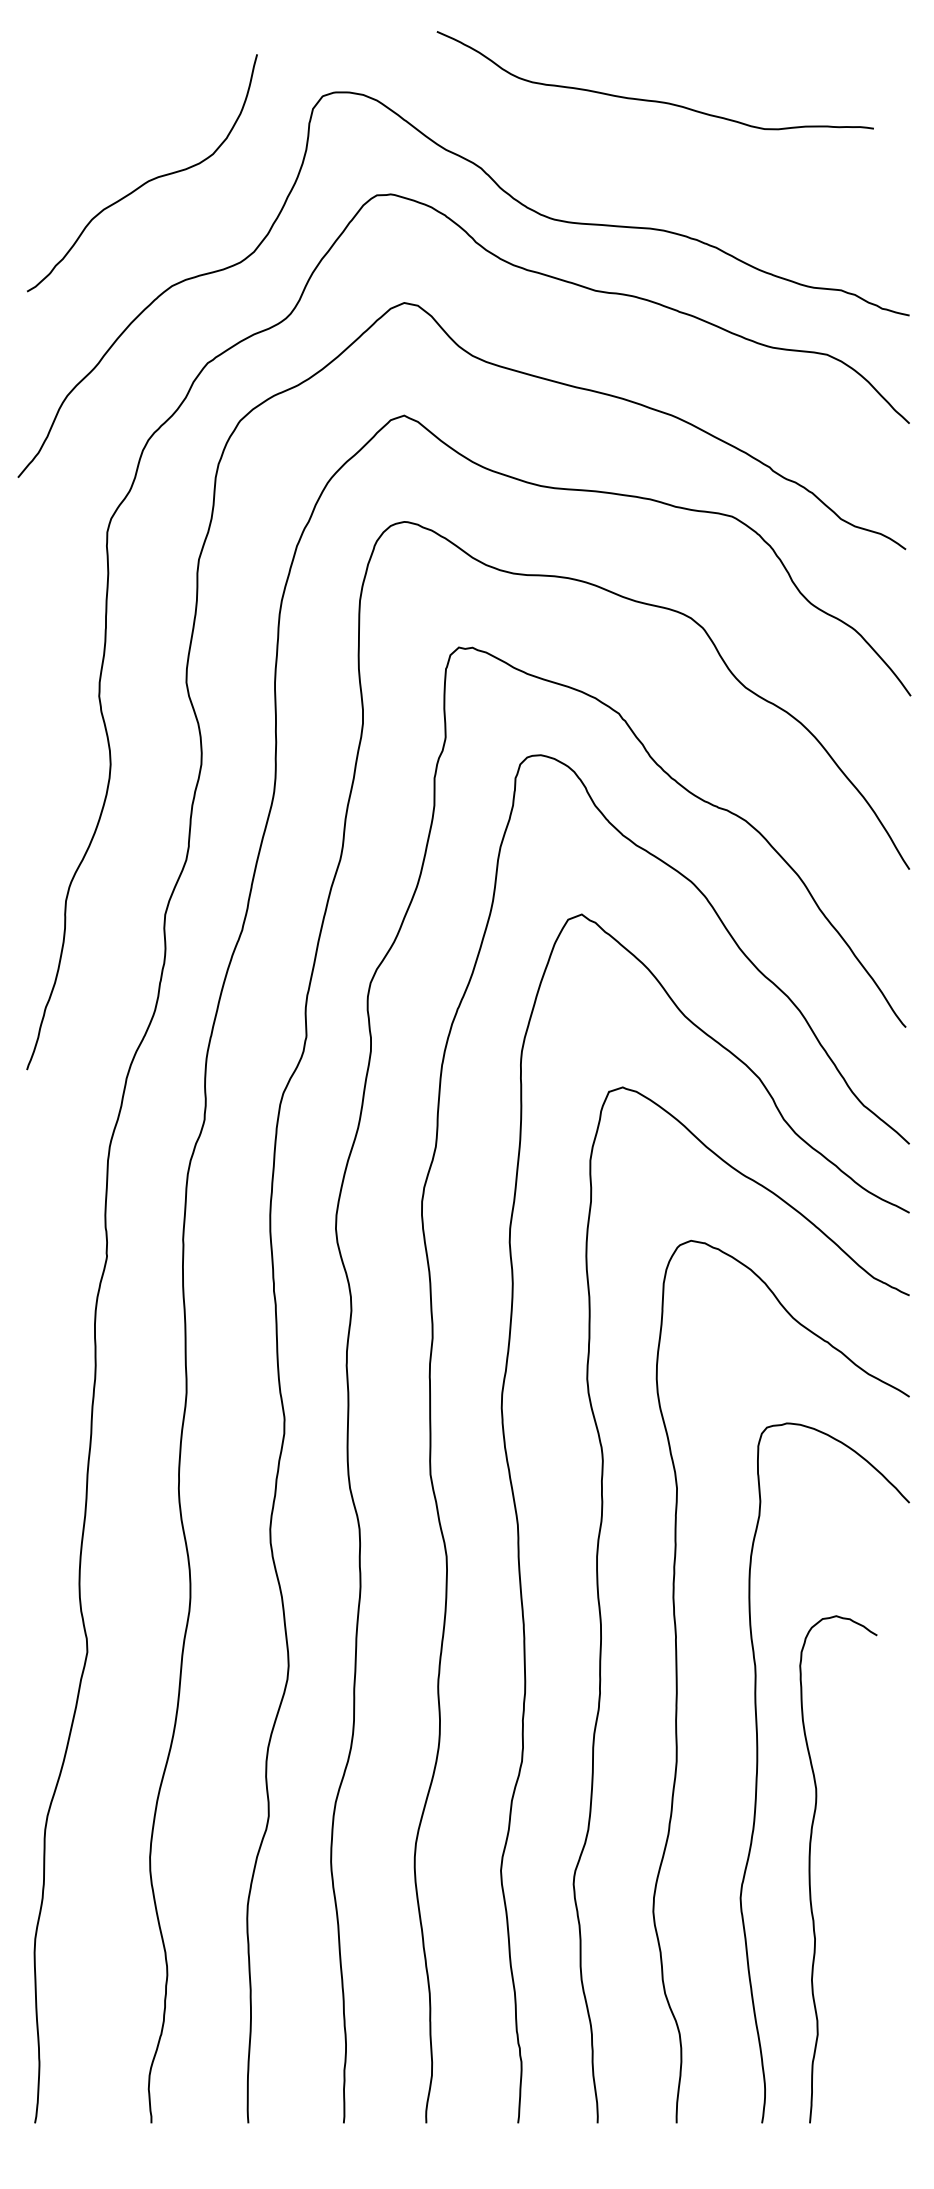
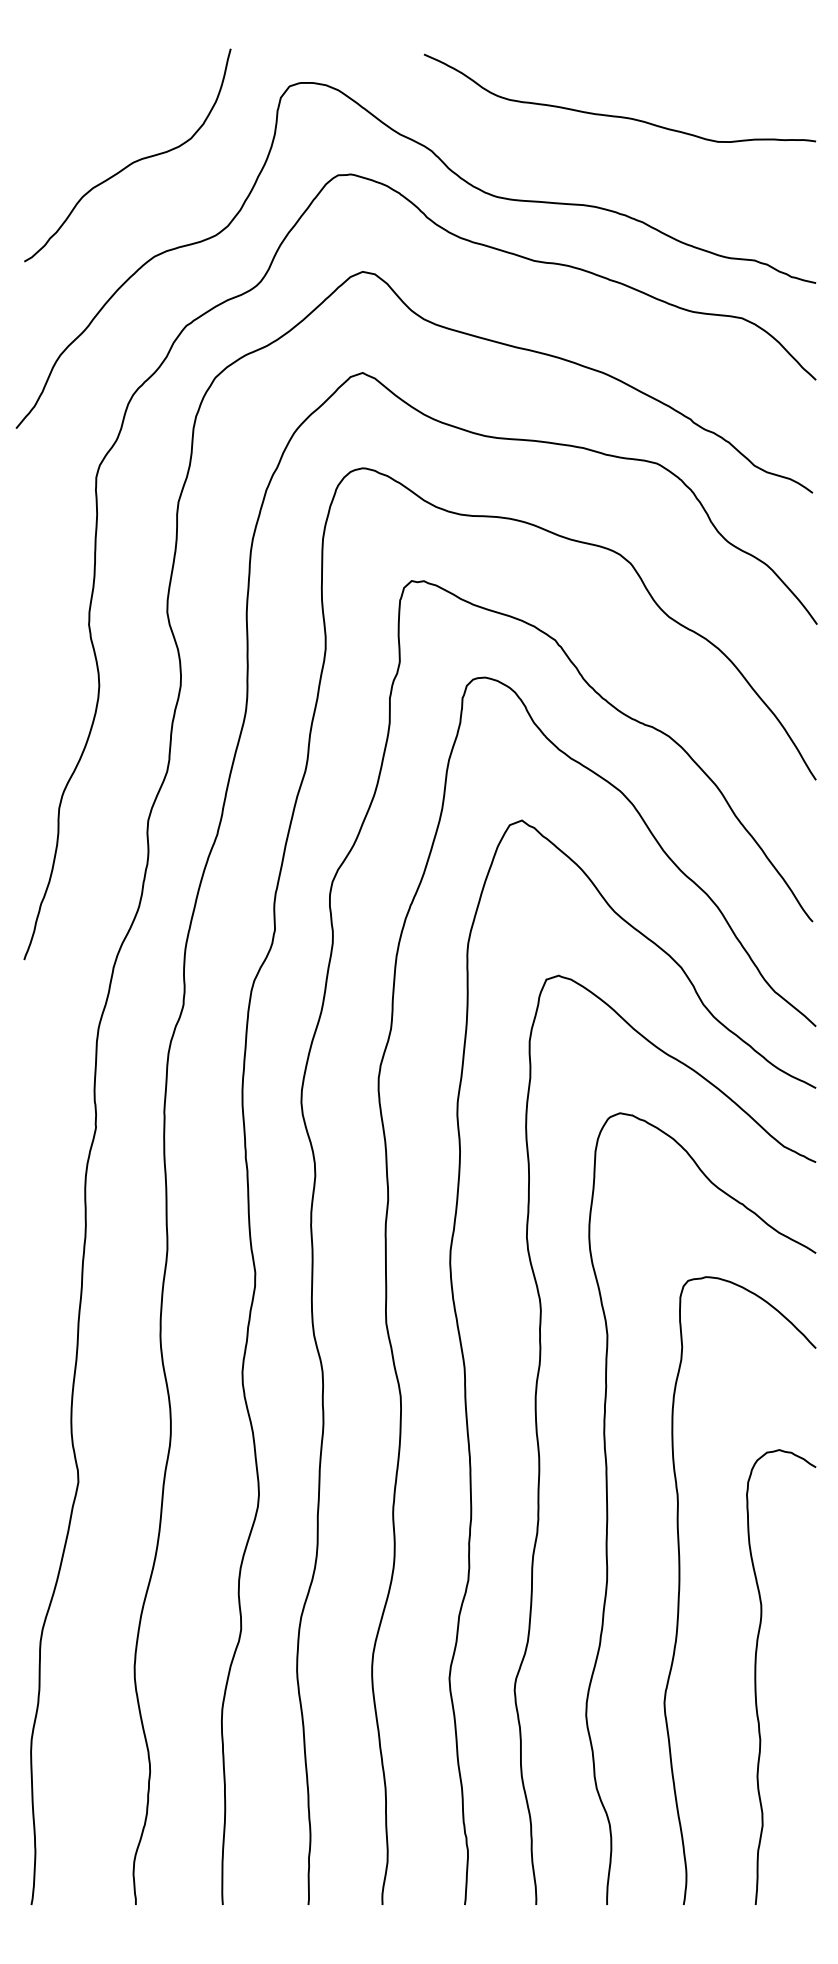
curve: (652, 99) -> (617, 115), moved
curve: (810, 1868) -> (756, 1676), moved

